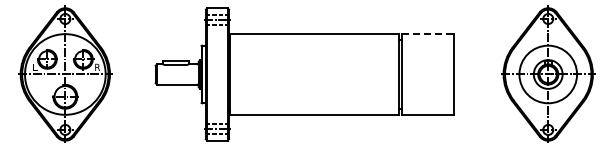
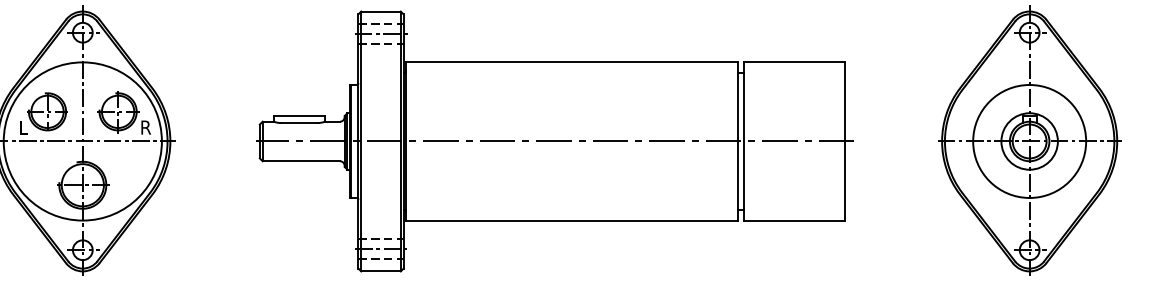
line: (428, 34) -> (794, 63), dashed -> solid
line: (305, 74) -> (553, 141), added

